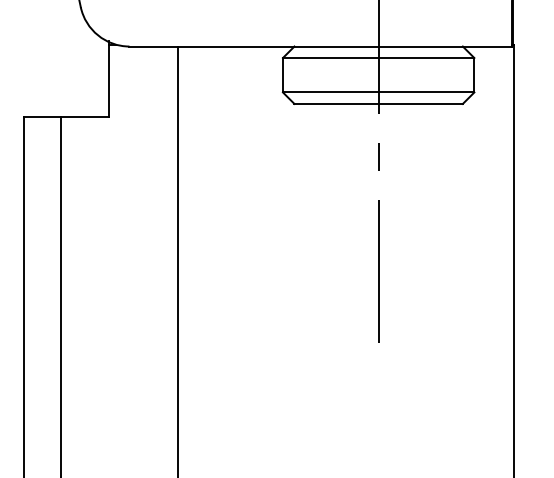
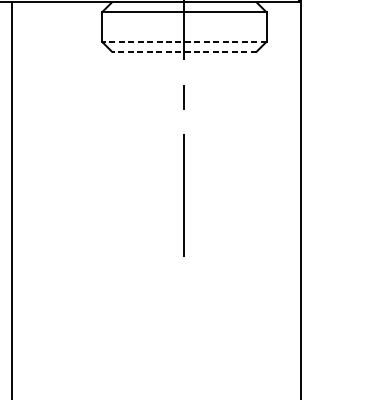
line: (378, 92) -> (184, 41), solid -> dashed
line: (378, 103) -> (184, 51), solid -> dashed

